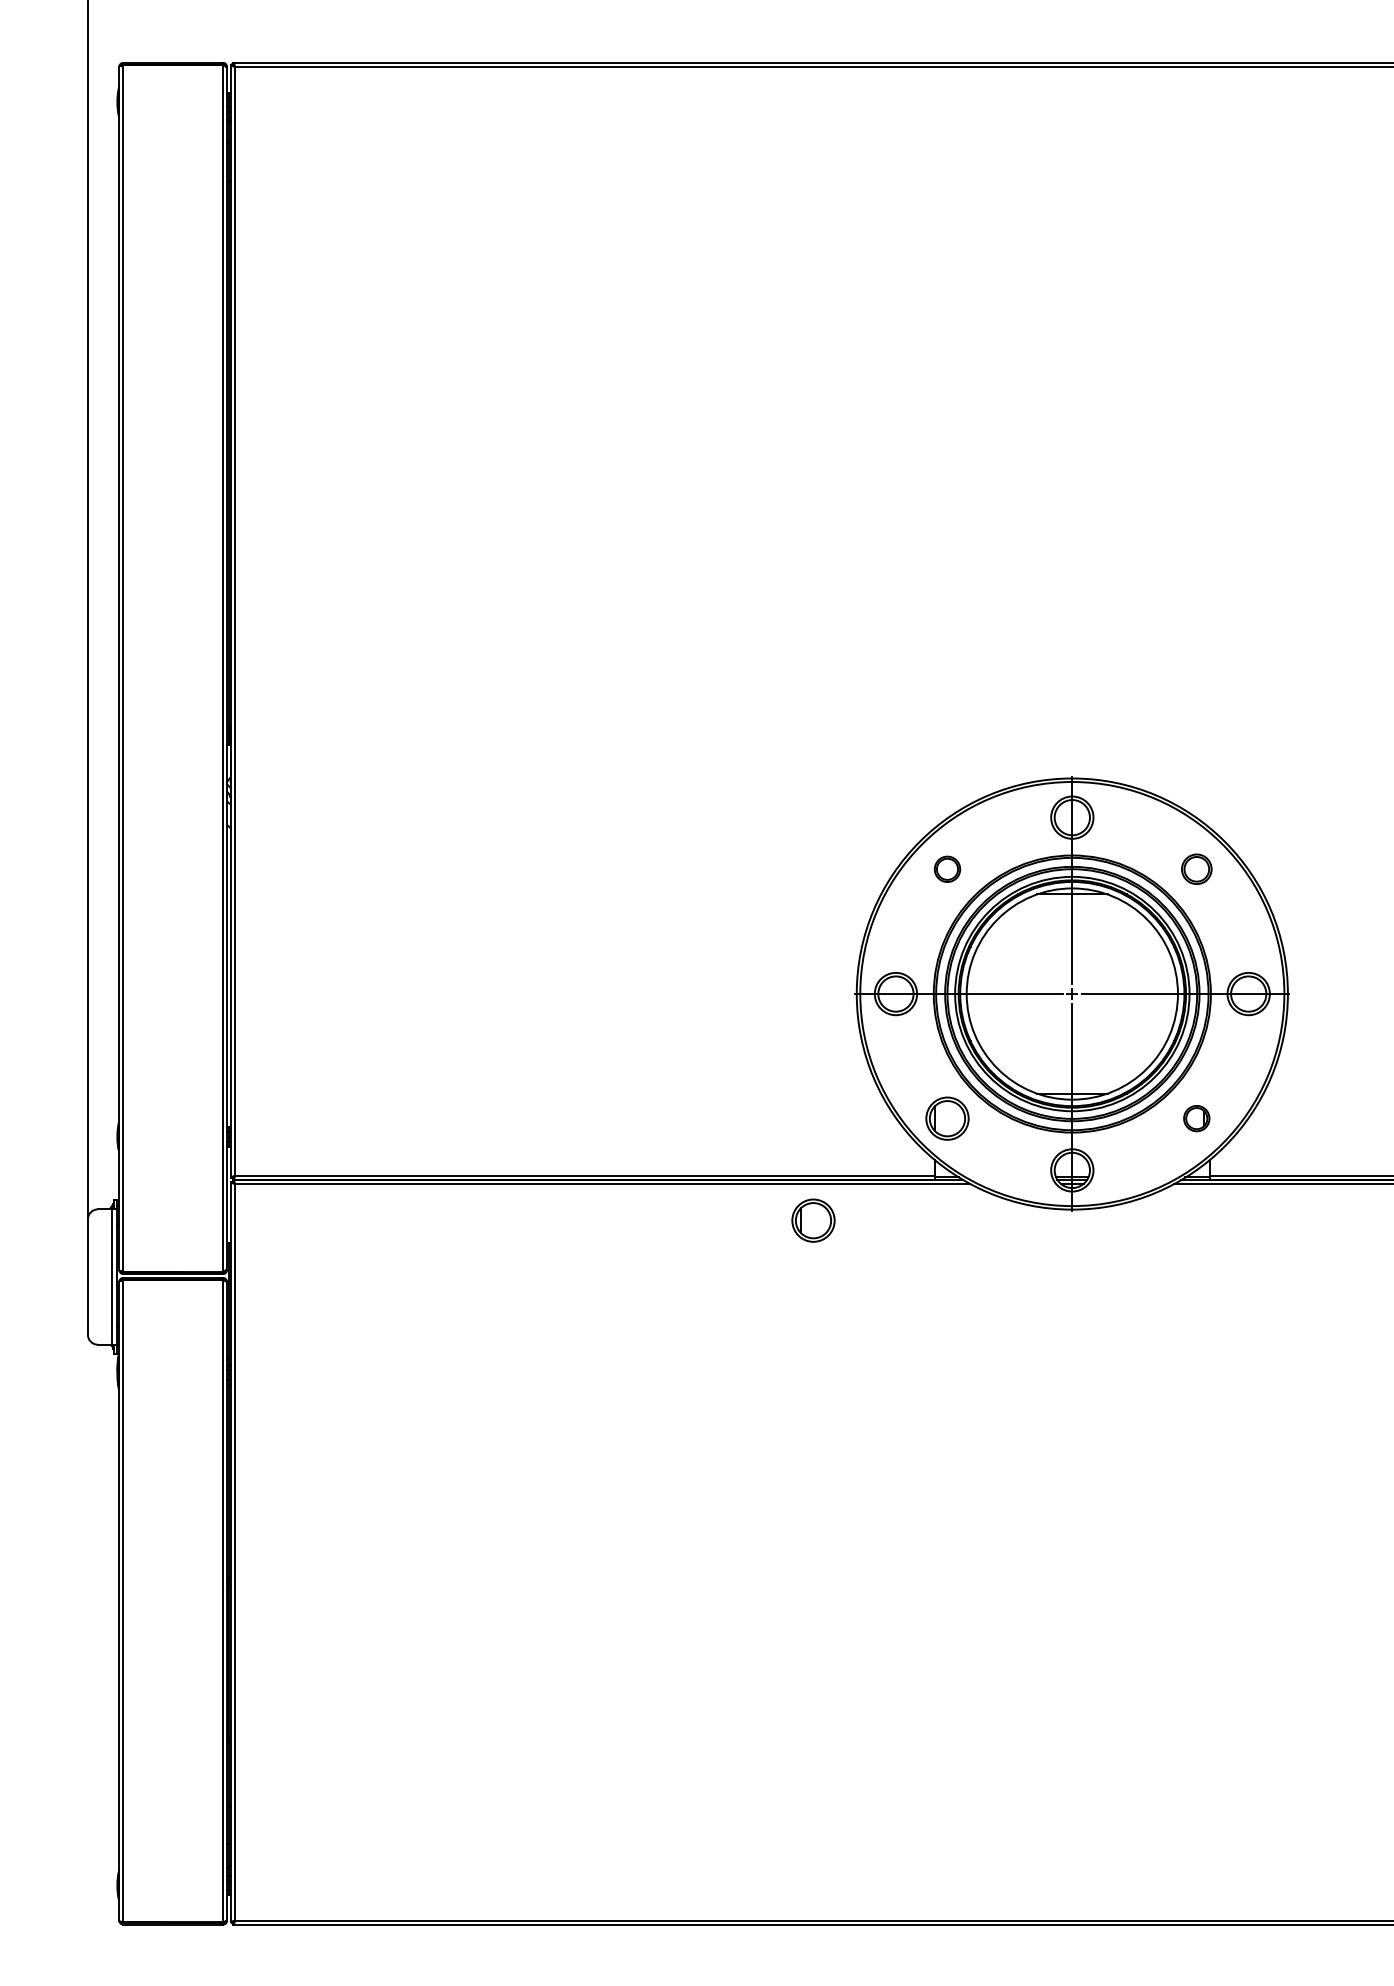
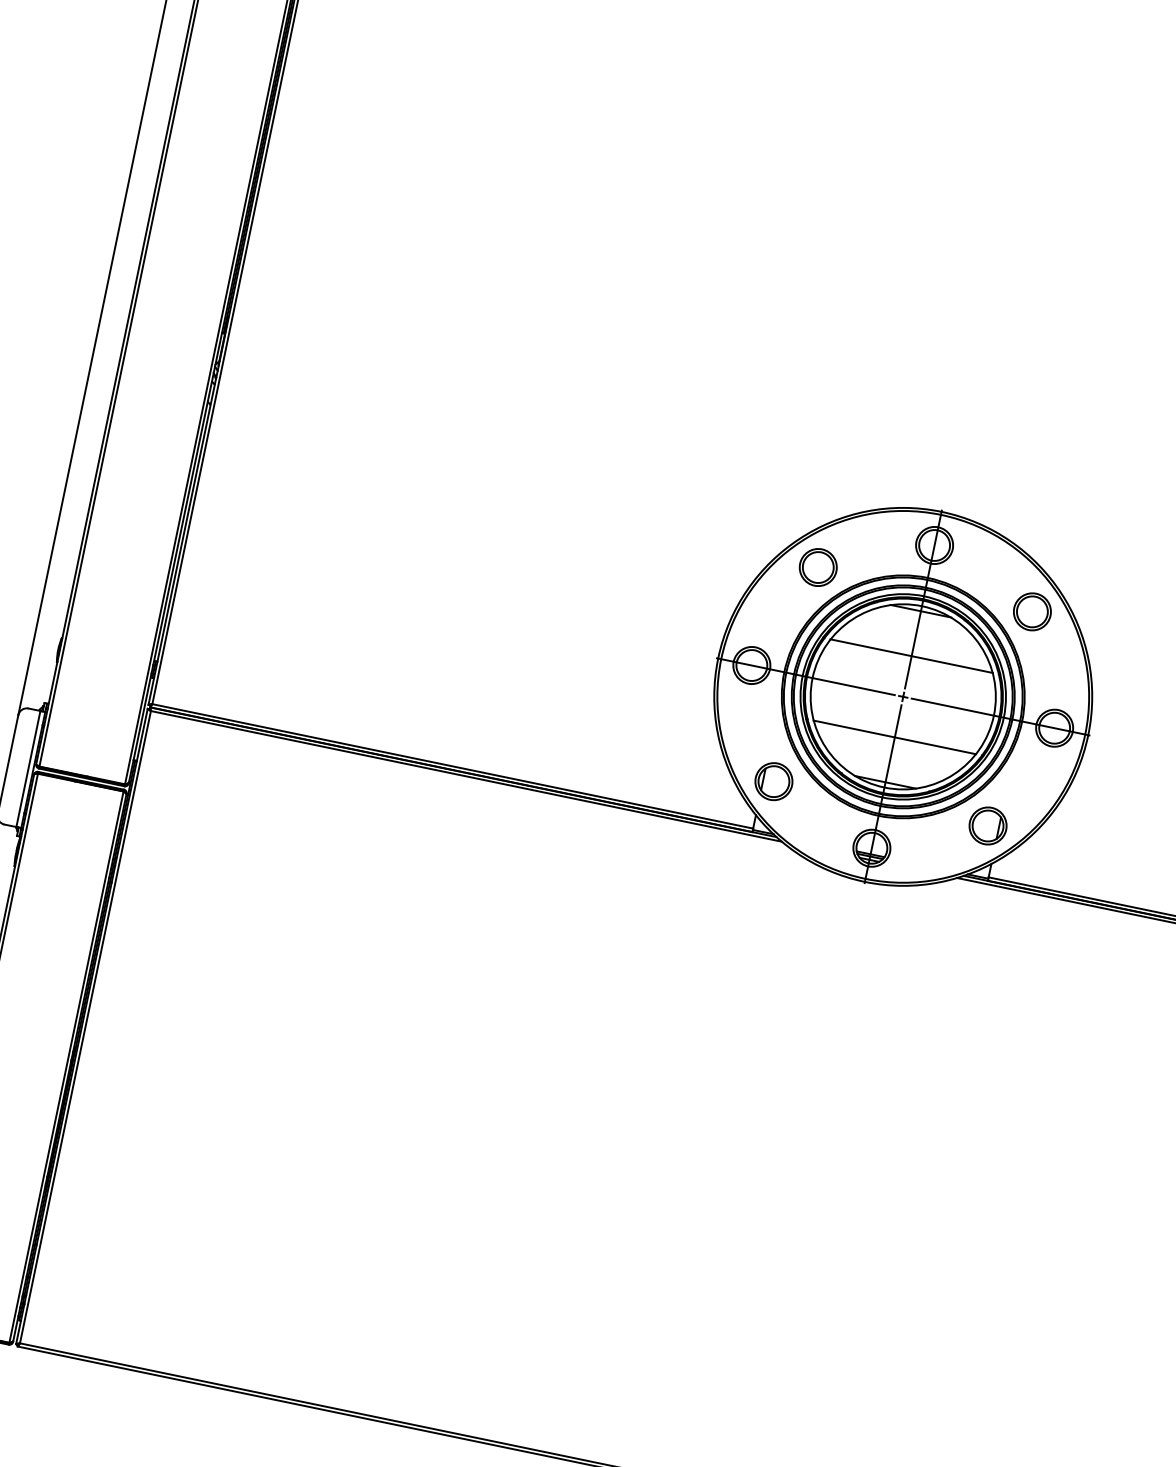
part: (947, 869) -> (818, 567), size x1.67
part: (1196, 869) -> (1031, 612), size x1.43
line: (1071, 946) -> (910, 655), added
line: (1071, 1041) -> (894, 737), added
part: (1196, 1118) -> (987, 825), size x1.67
part: (813, 1220) -> (640, 845), removed

